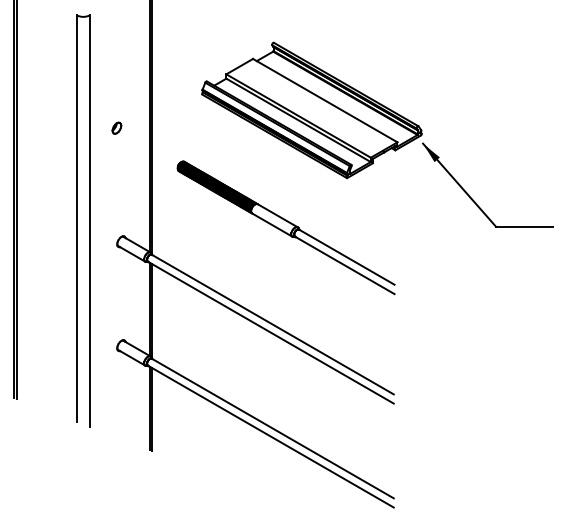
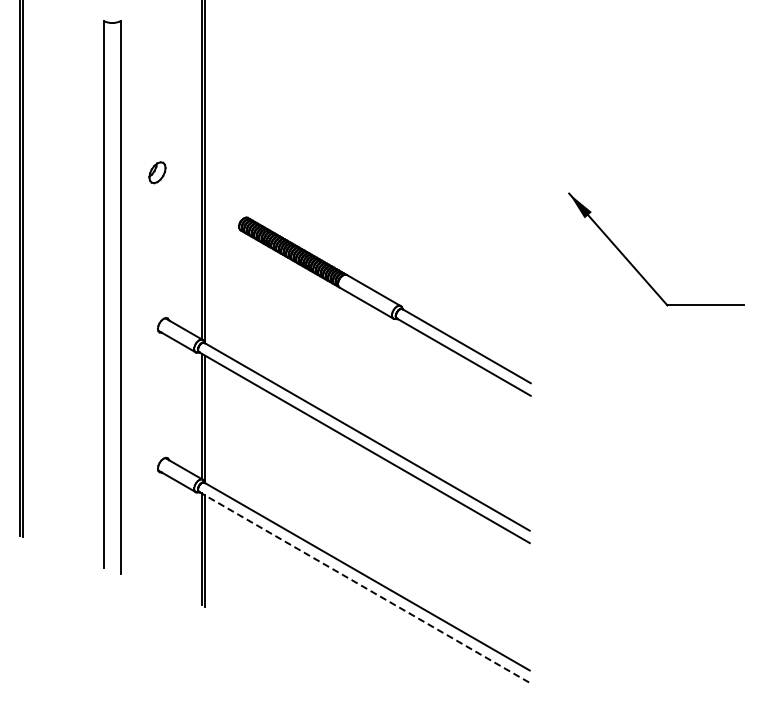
part: (311, 110) -> (419, 148), removed
part: (116, 128) -> (157, 172), size x1.4
line: (270, 436) -> (364, 587), solid -> dashed

